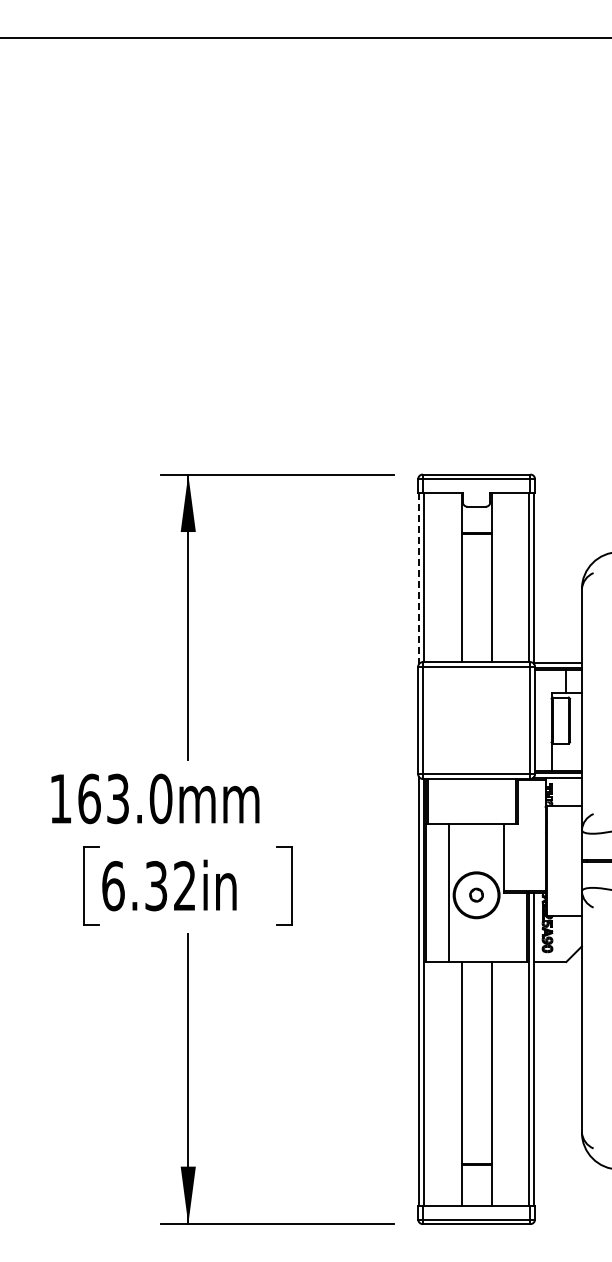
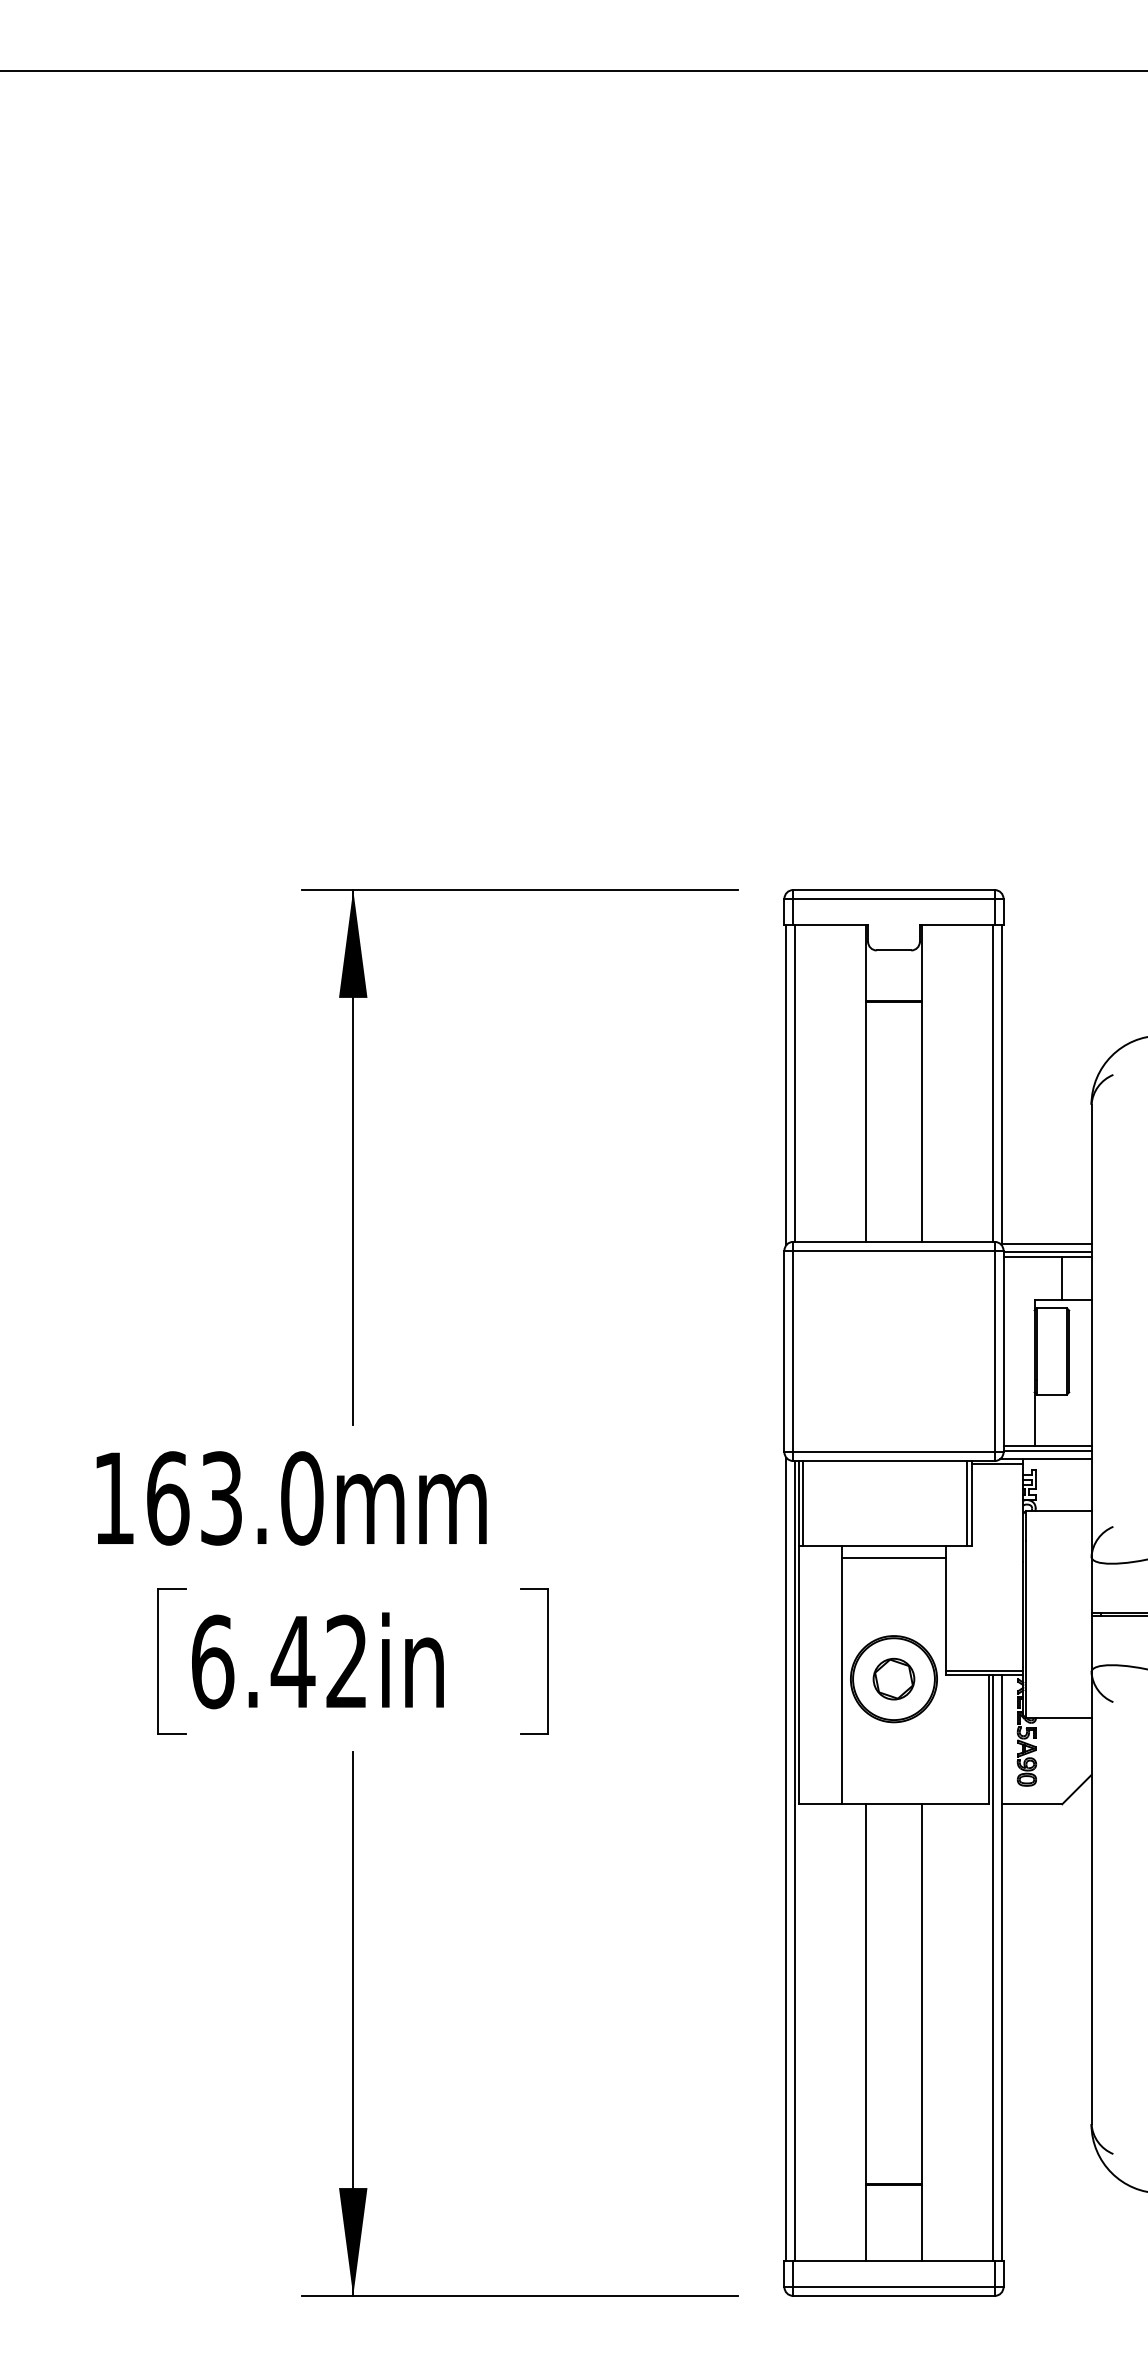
line: (419, 578) -> (786, 1085), dashed -> solid
line: (476, 830) -> (893, 1557), added
text: (156, 886) -> (293, 1662), 6.32in -> 6.42in
part: (476, 894) -> (893, 1677), size x1.67

